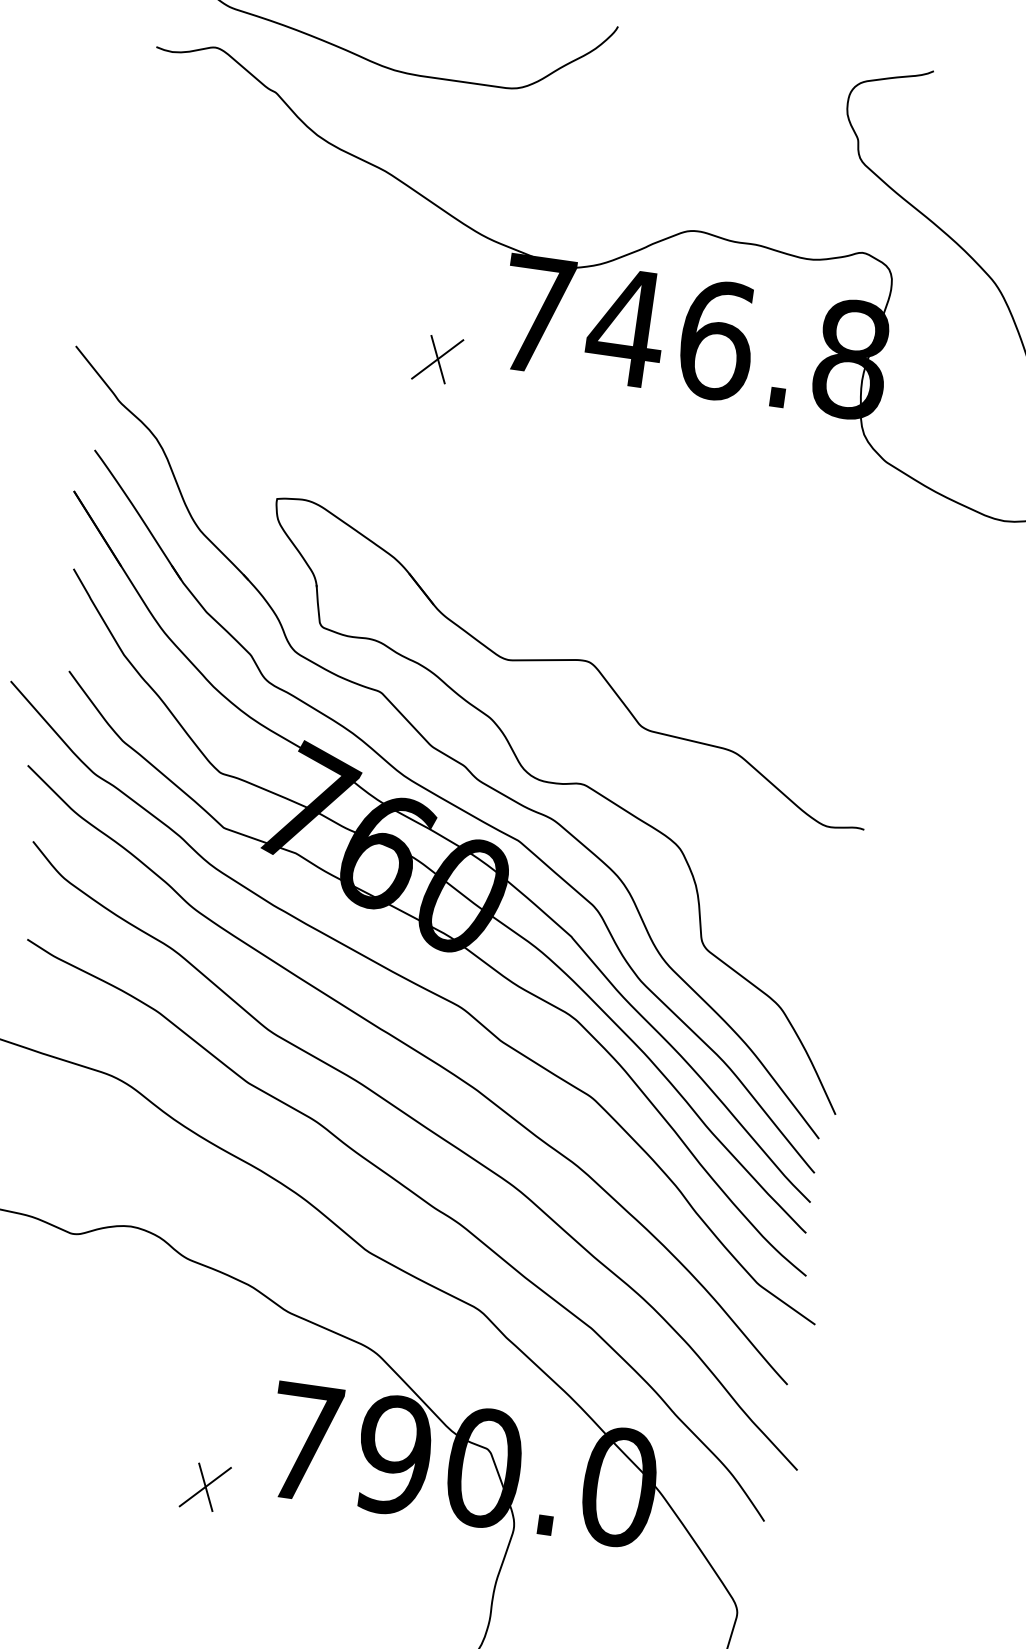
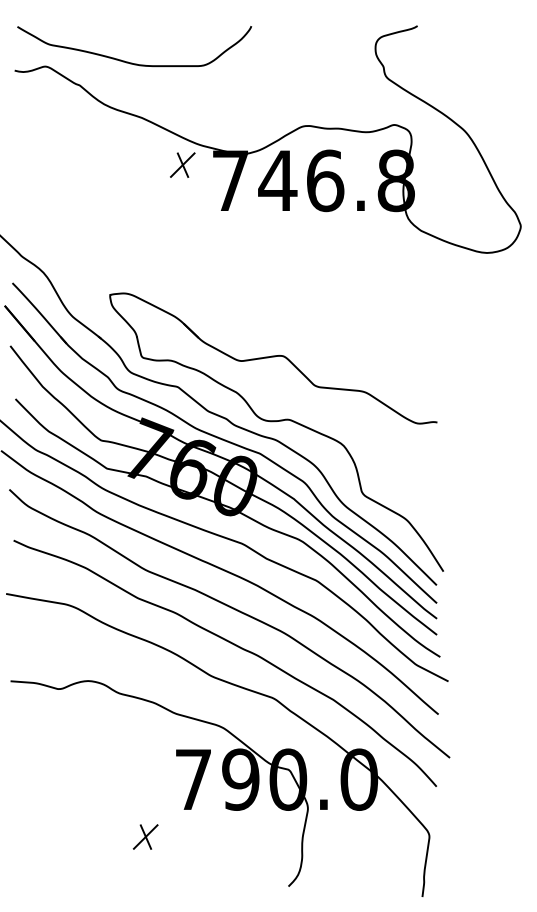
part: (437, 358) -> (182, 164), moved
part: (205, 1486) -> (145, 836), moved

